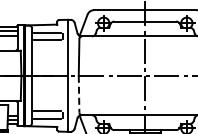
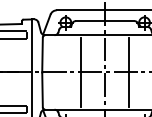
line: (119, 75) -> (80, 72), added
line: (170, 75) -> (129, 72), added
line: (79, 94) -> (42, 90), dashed -> solid

